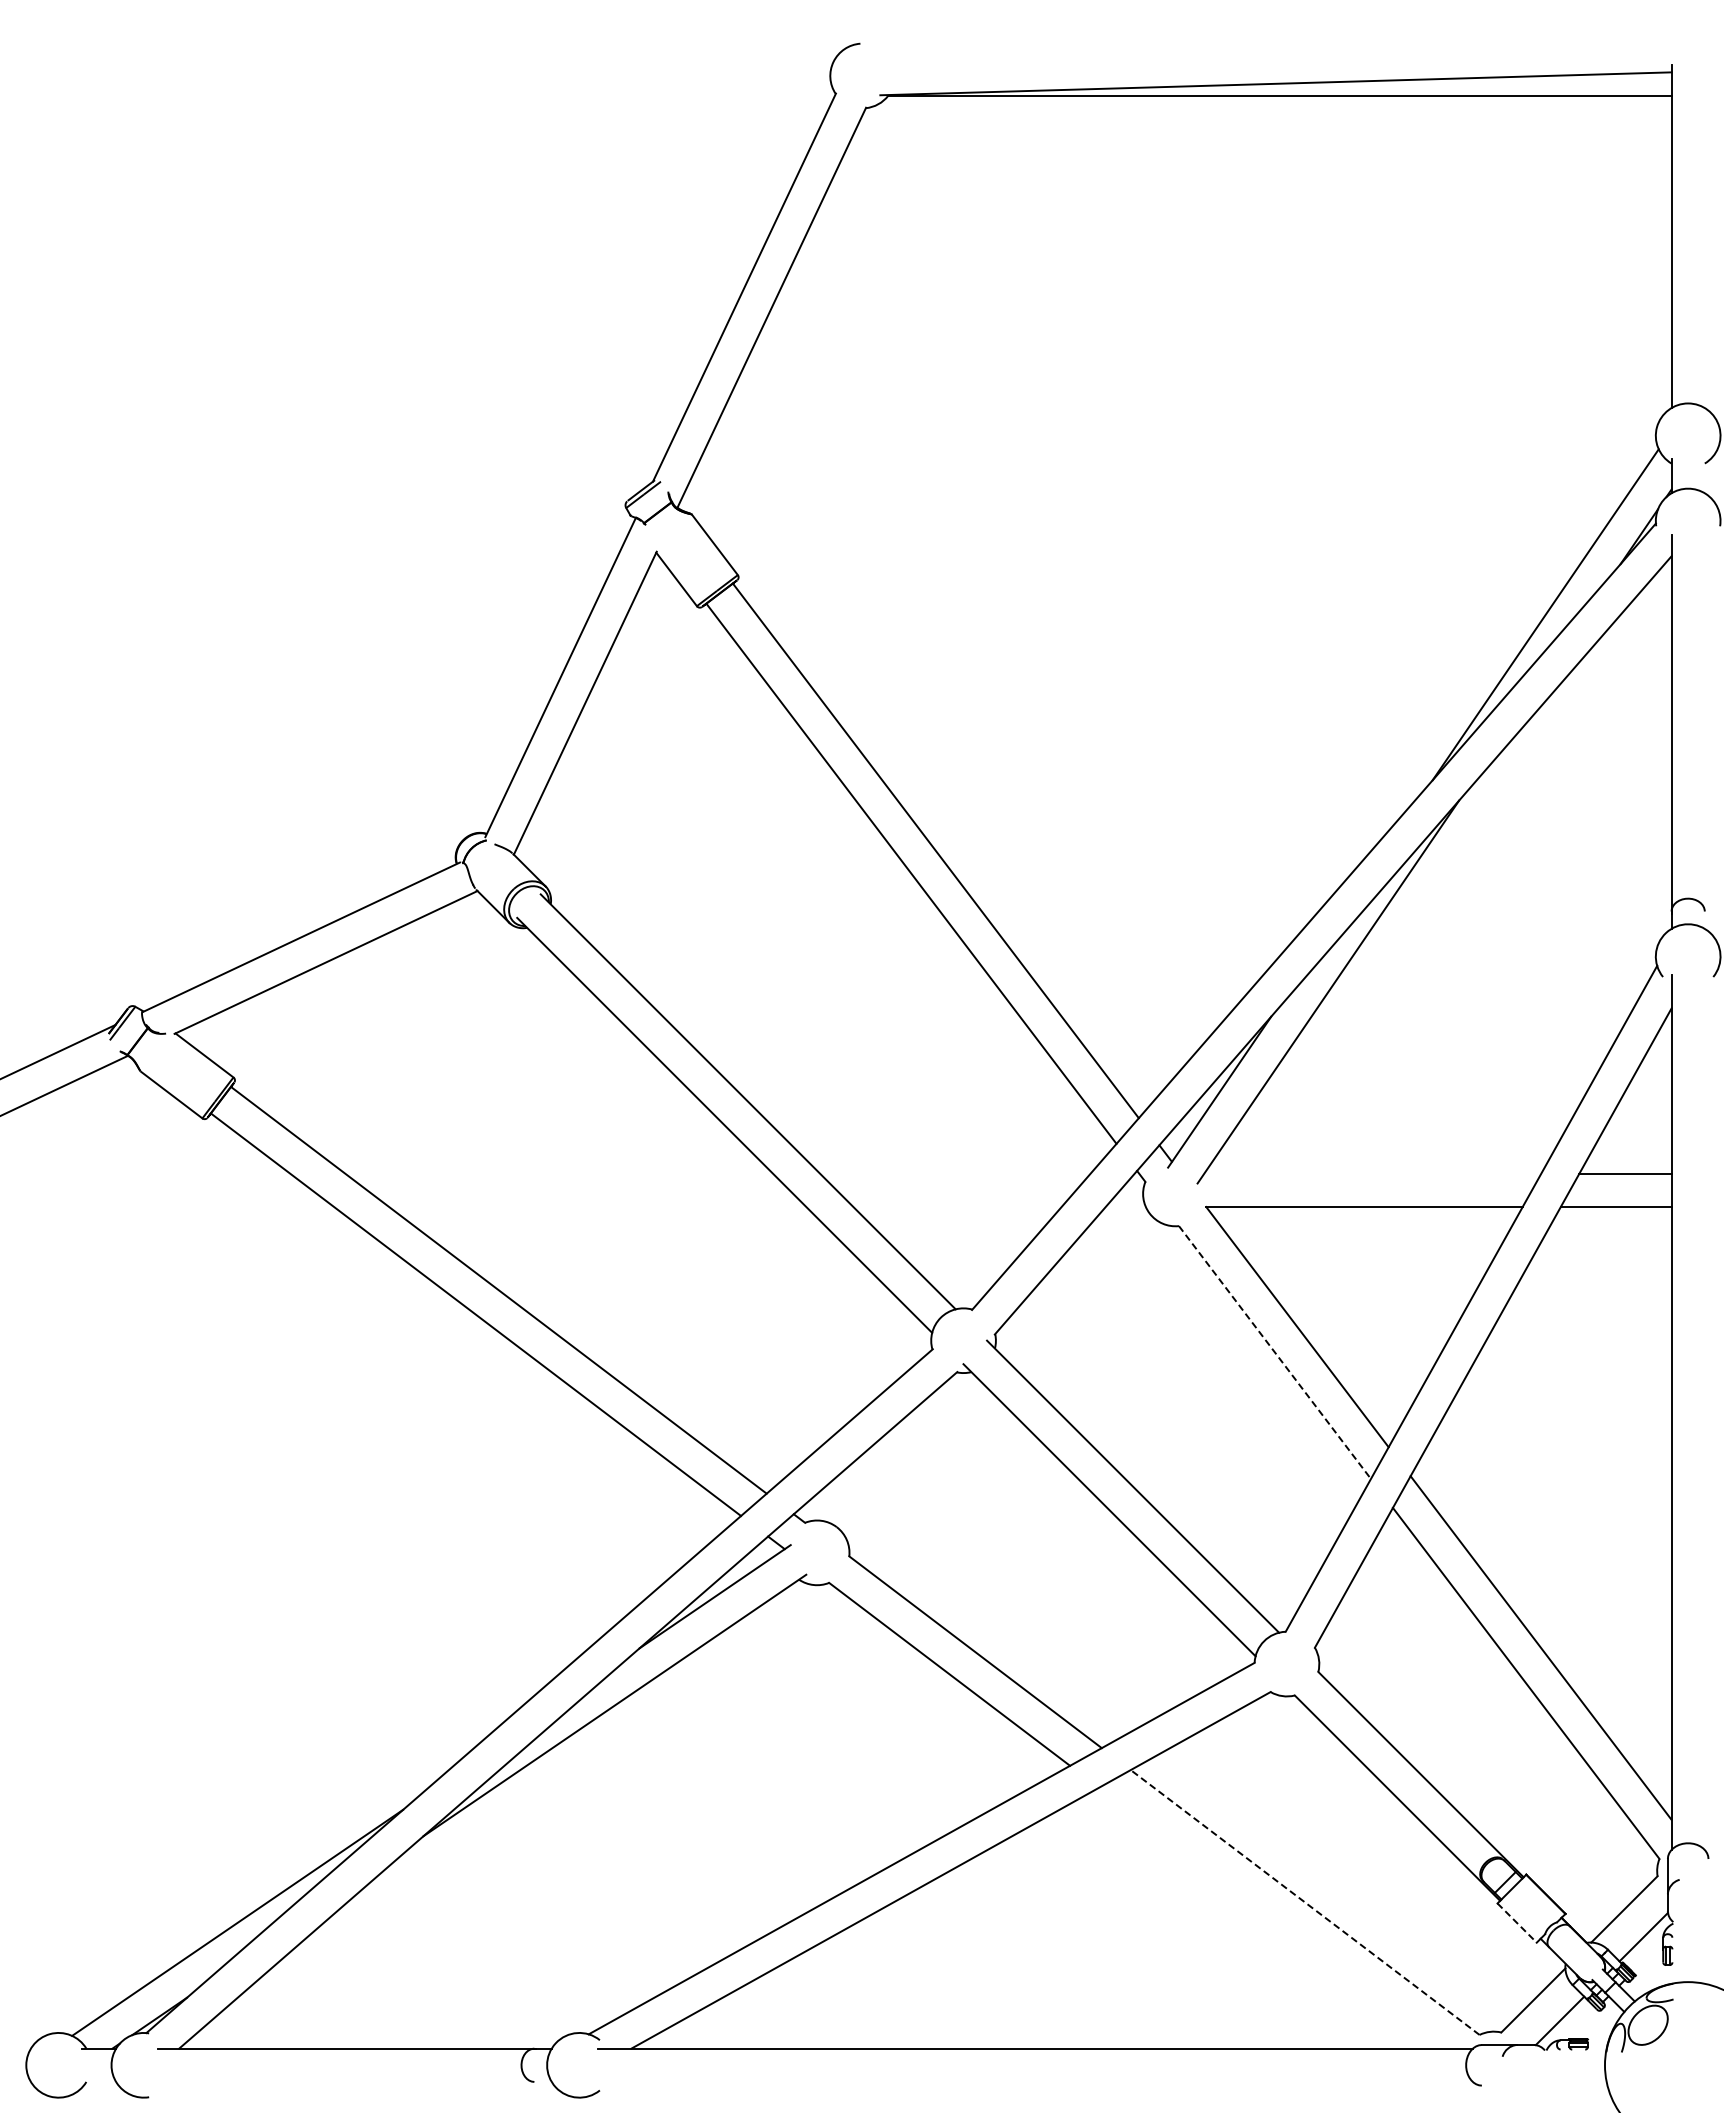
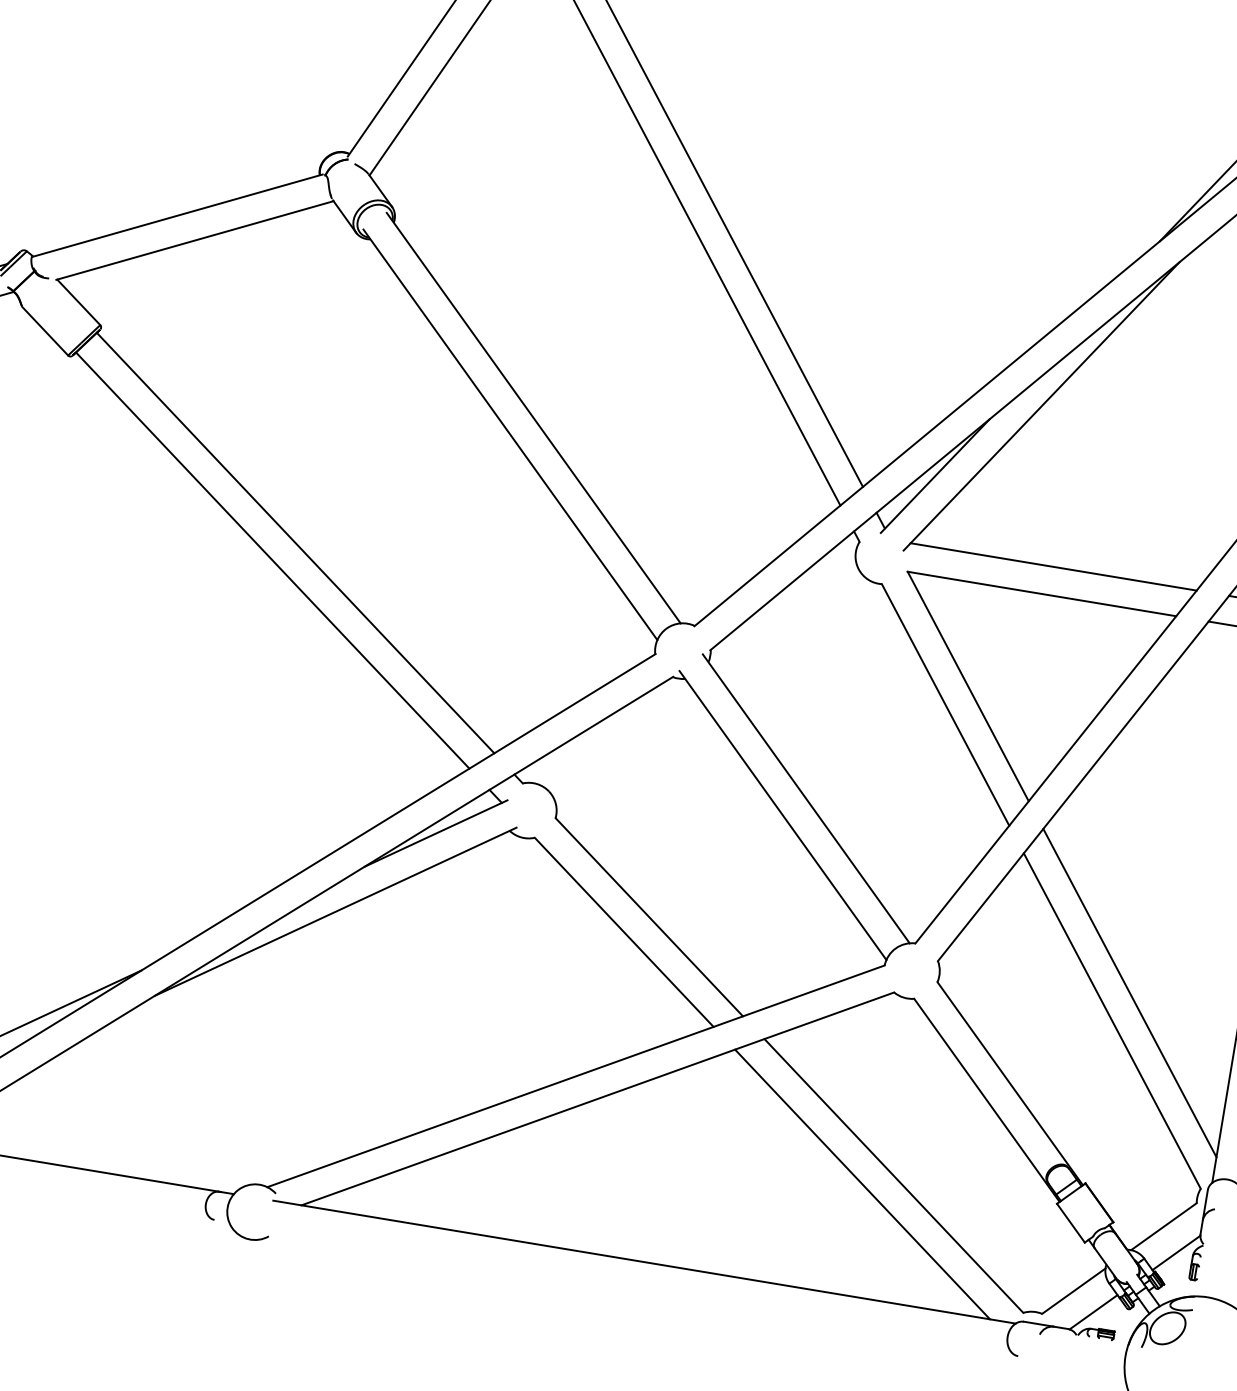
line: (1372, 1173) -> (1053, 566), added
line: (1274, 1352) -> (945, 704), dashed -> solid
line: (1305, 1902) -> (894, 1176), dashed -> solid
line: (1270, 1917) -> (862, 1183), added
line: (1517, 1923) -> (1071, 1223), dashed -> solid

